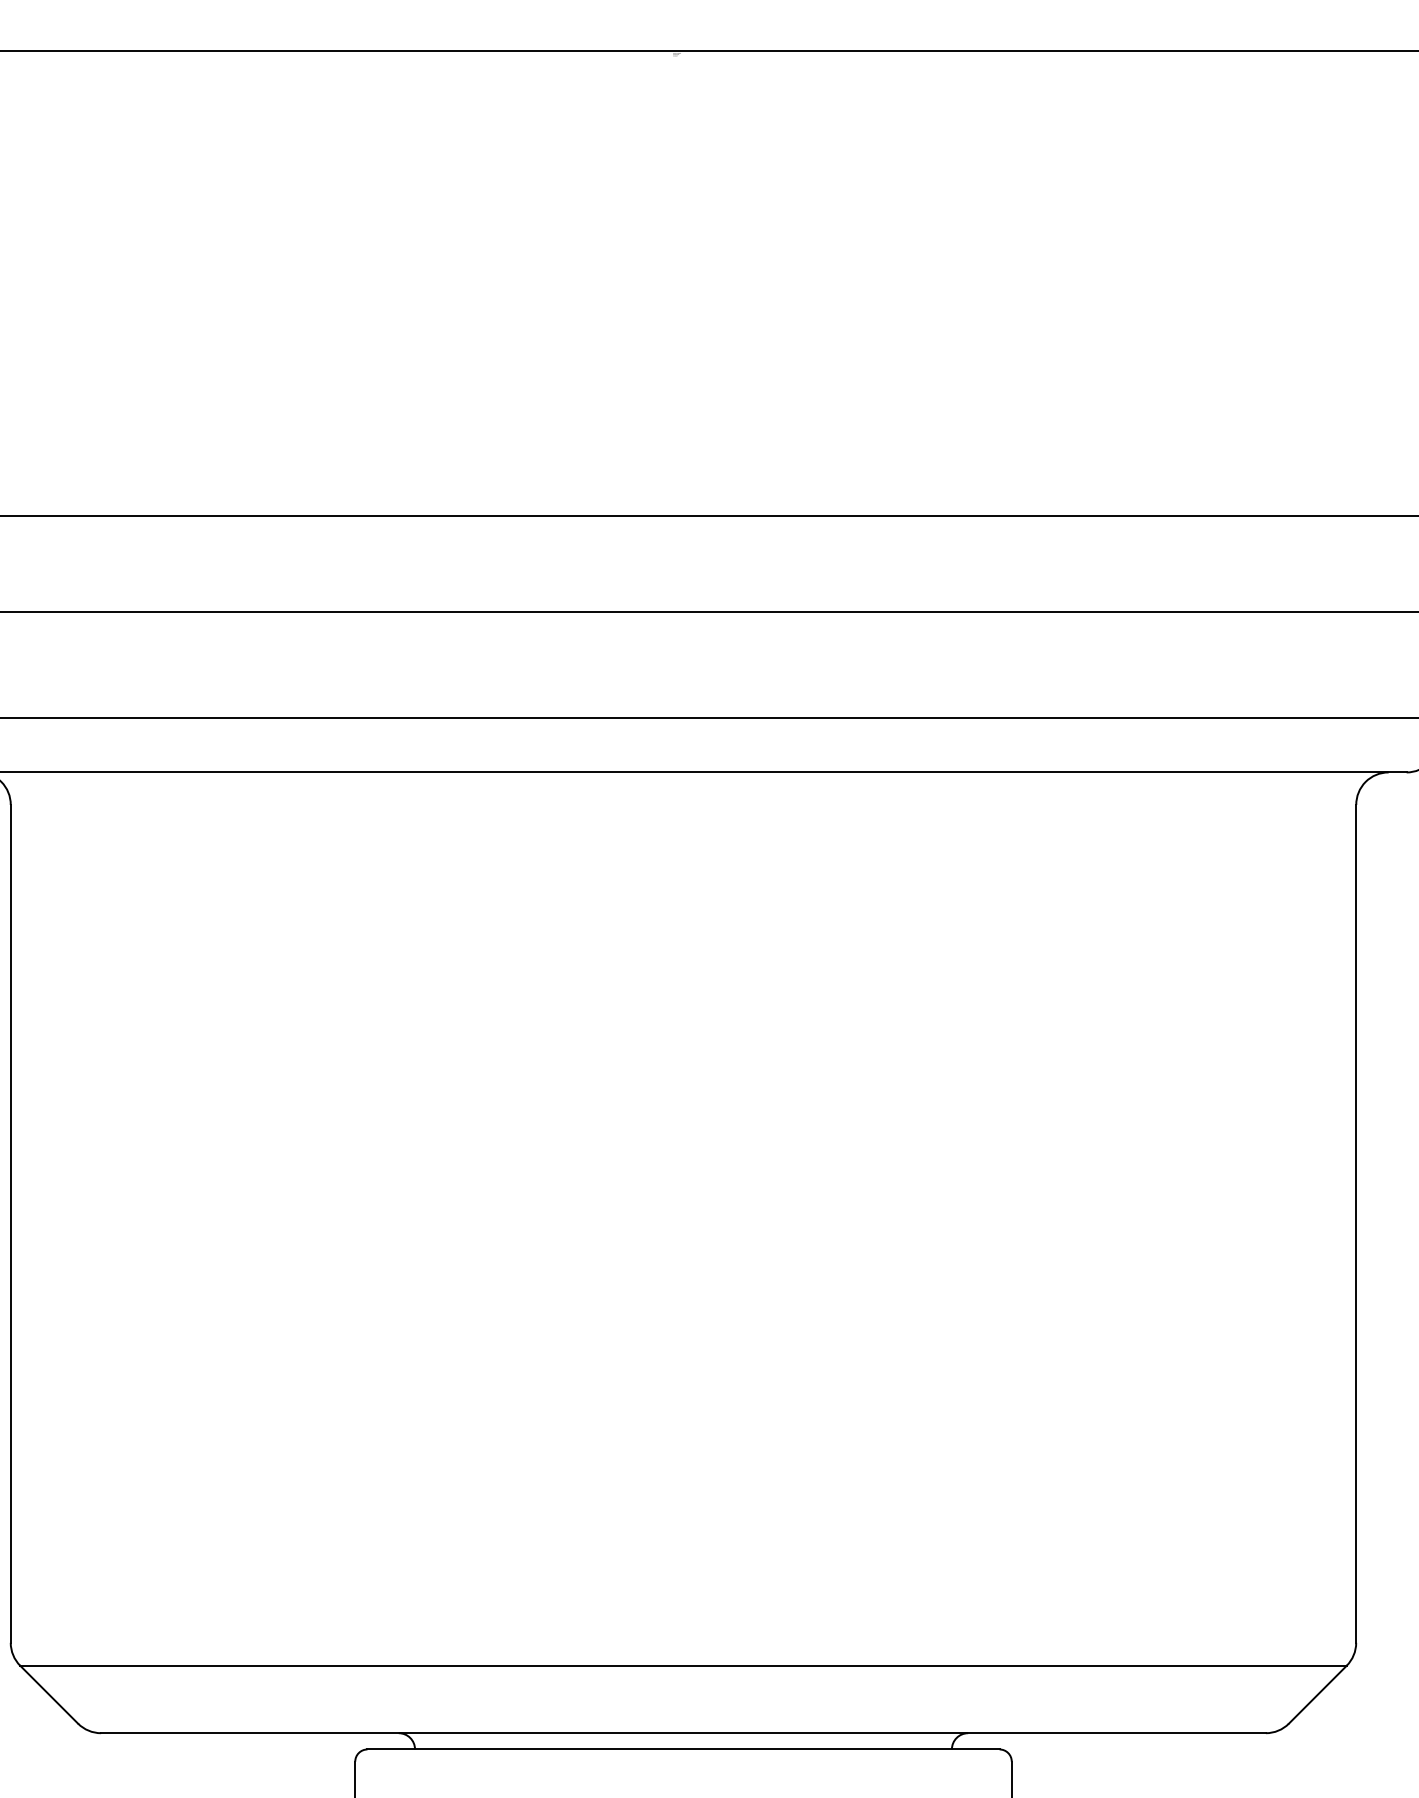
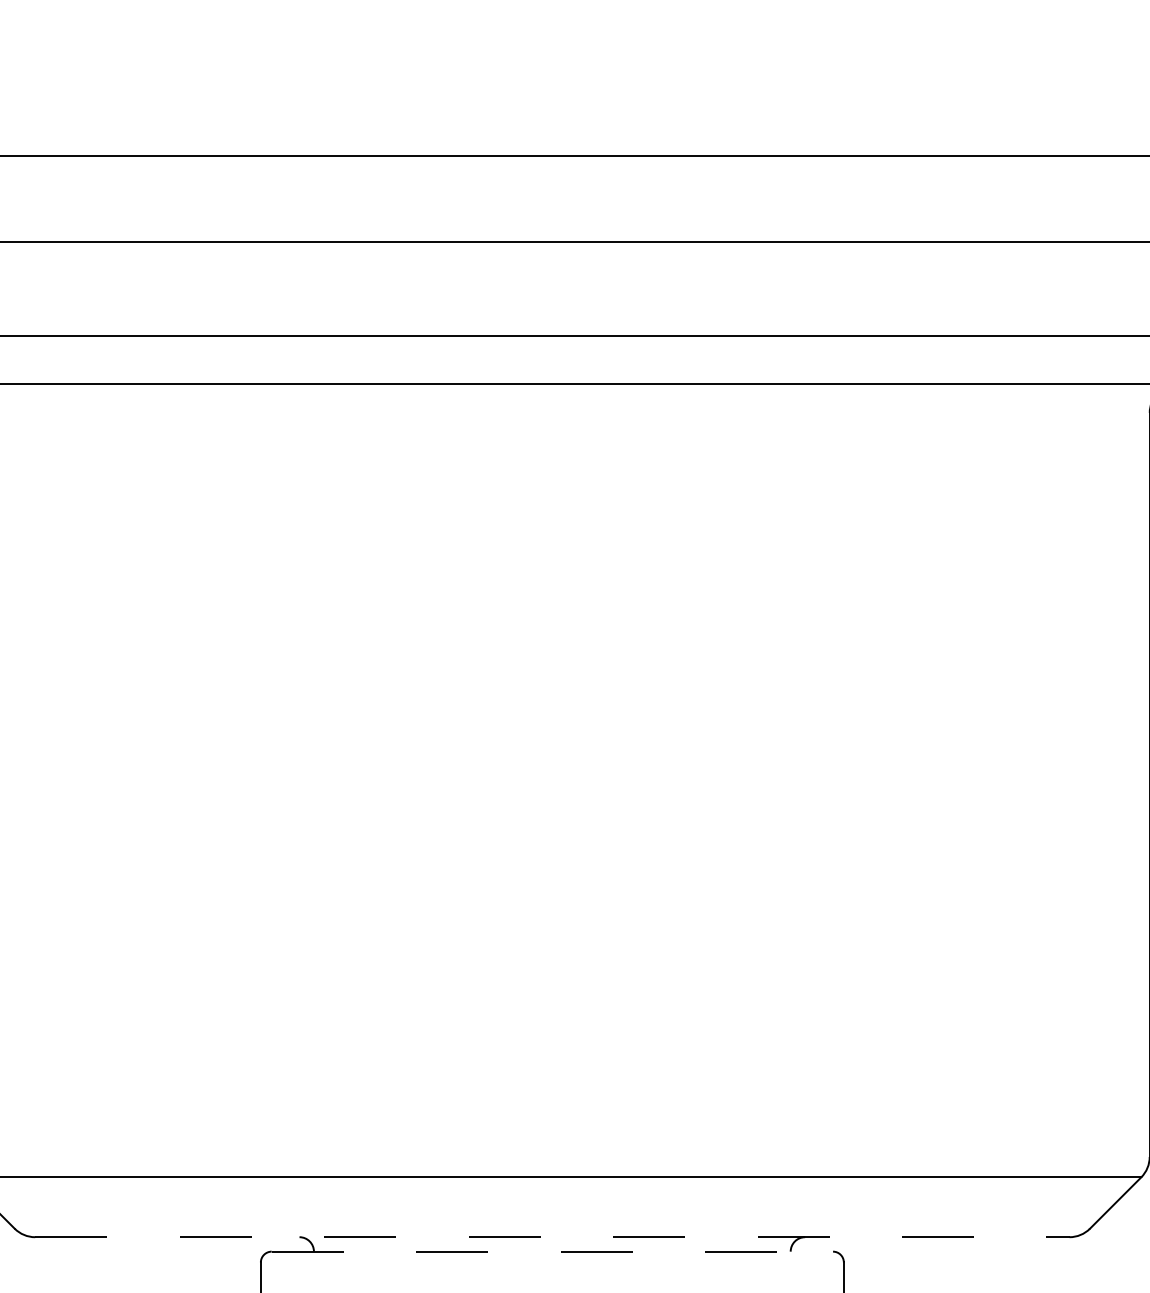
line: (684, 1733) -> (553, 1237), solid -> dashed
line: (684, 1749) -> (553, 1251), solid -> dashed

